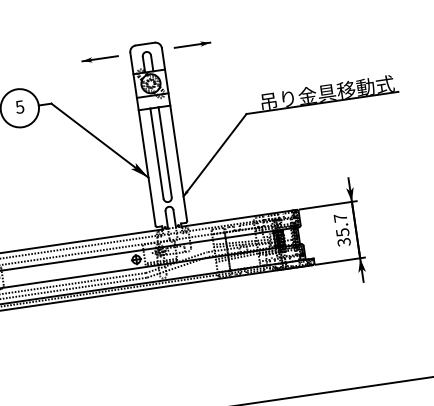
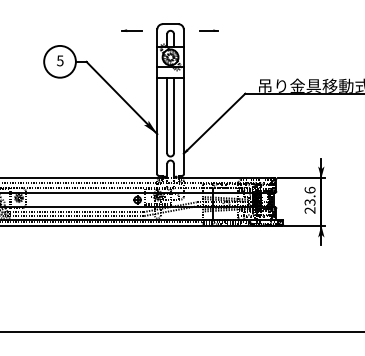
part: (191, 45) -> (208, 30), size x0.6
part: (99, 58) -> (131, 30), size x0.7
text: (341, 229) -> (309, 199), 35.7 -> 23.6

